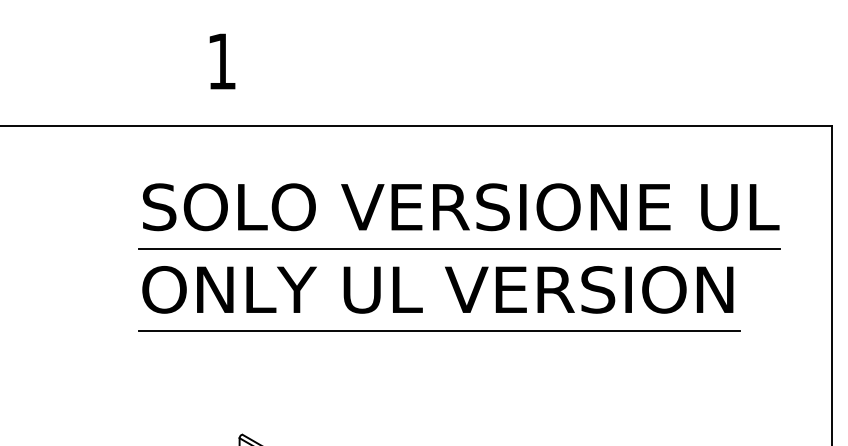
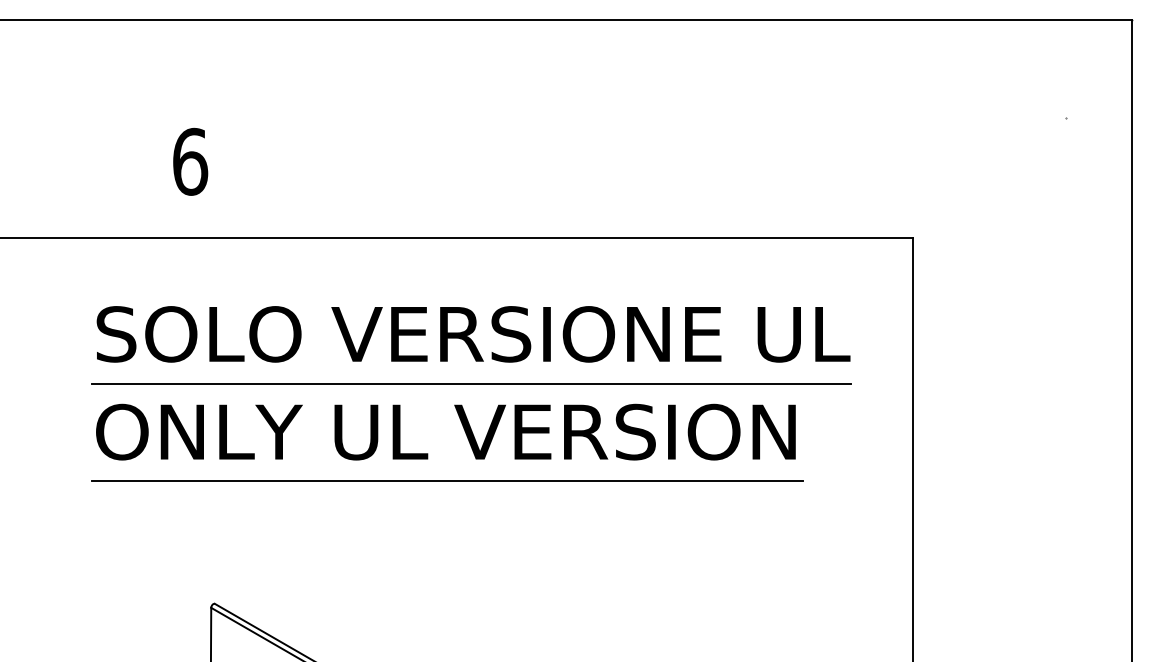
text: (222, 61) -> (190, 161), 1 -> 6

